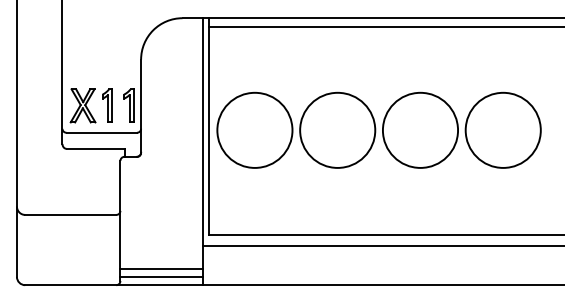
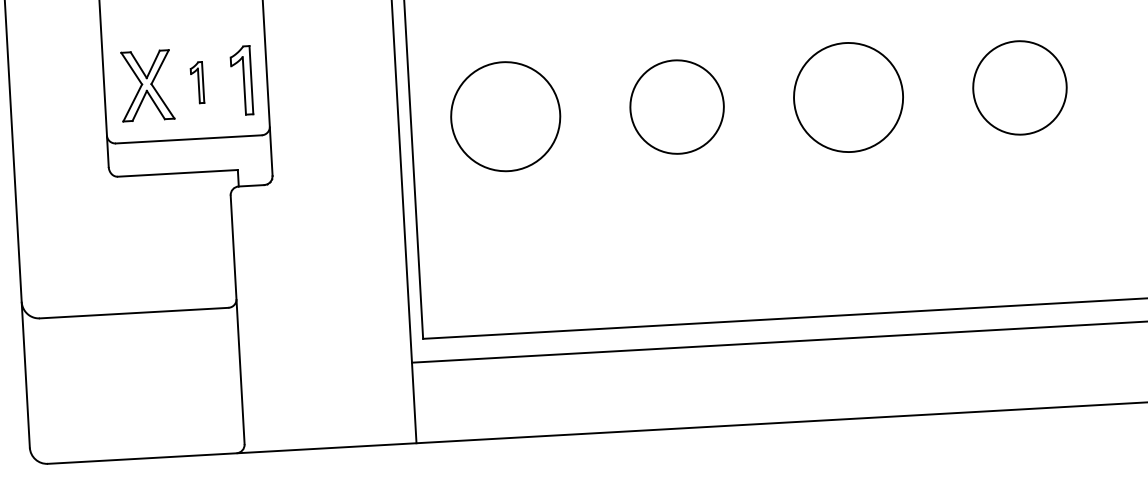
part: (107, 105) -> (197, 82), size x0.6
circle: (254, 129) -> (504, 114), size x0.7
circle: (337, 129) -> (676, 105), size x0.6
circle: (420, 129) -> (848, 95), size x0.7
circle: (502, 129) -> (1018, 86), size x0.6
line: (161, 268) -> (328, 413), removed
line: (161, 276) -> (329, 430), removed

